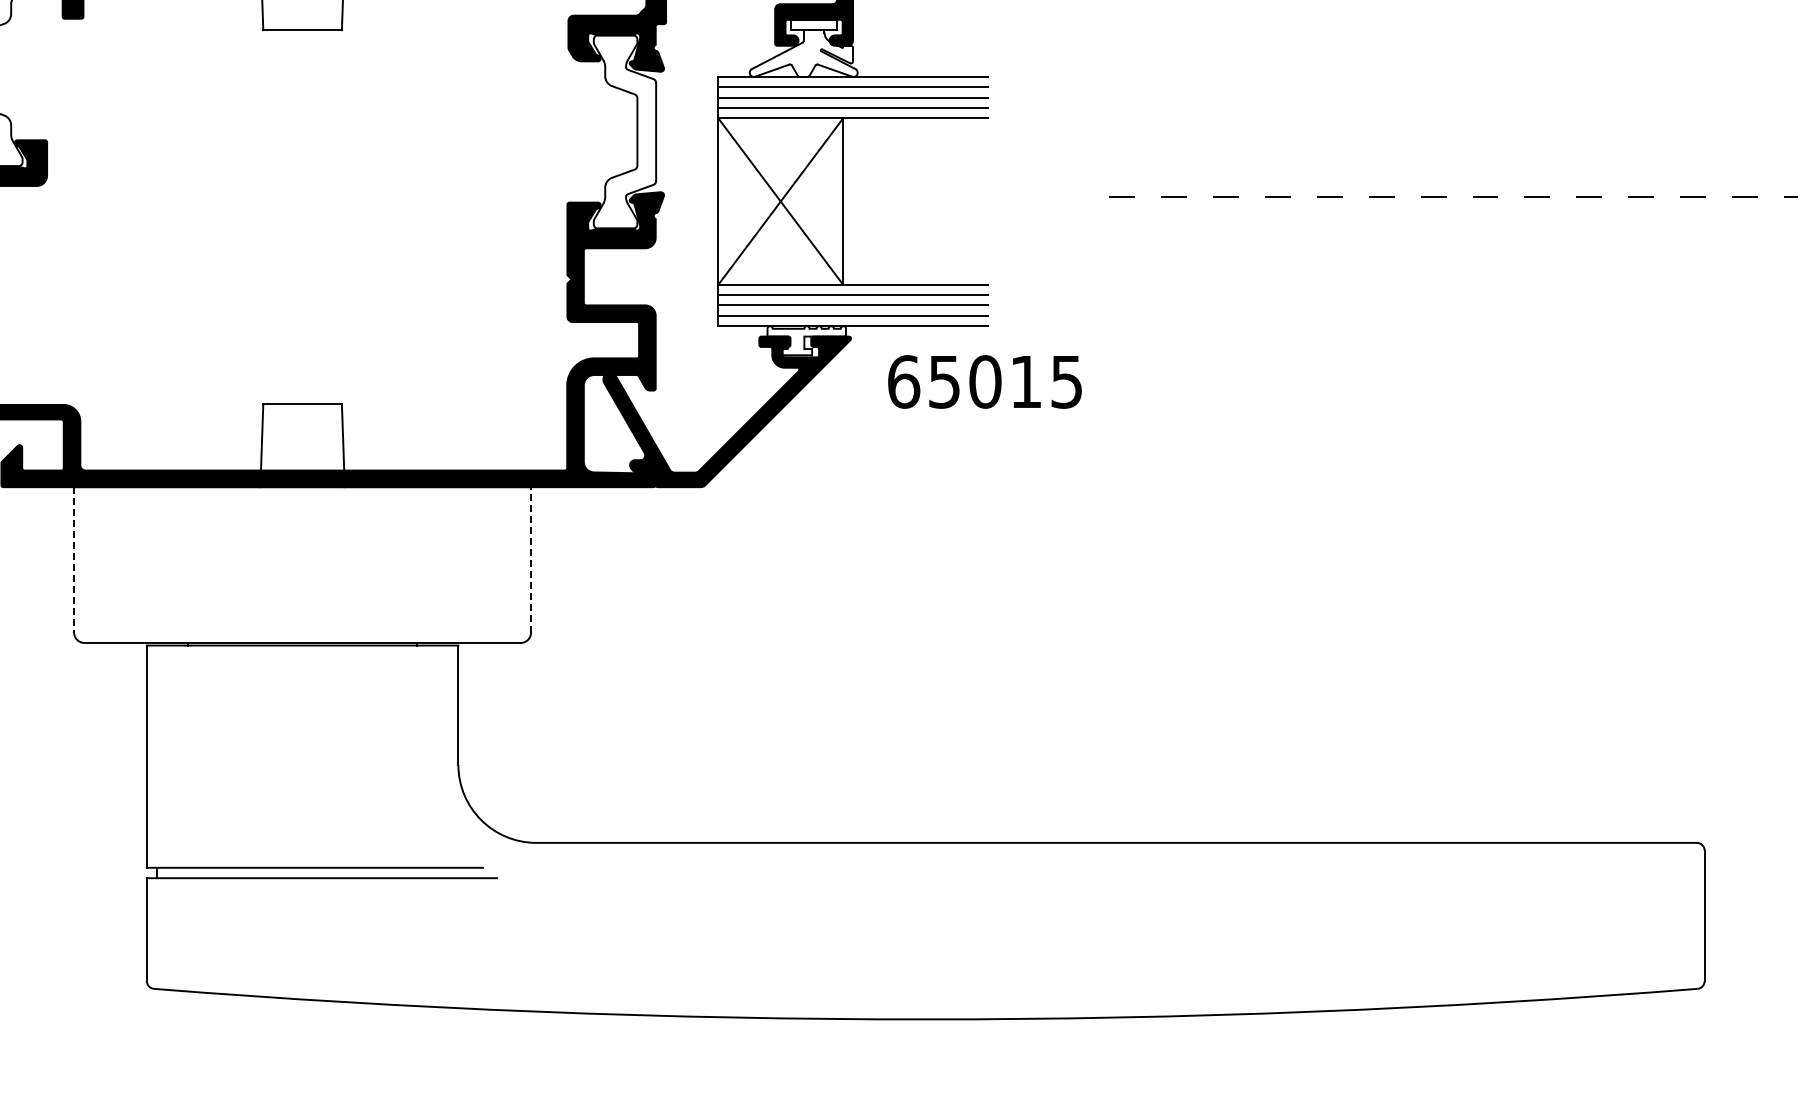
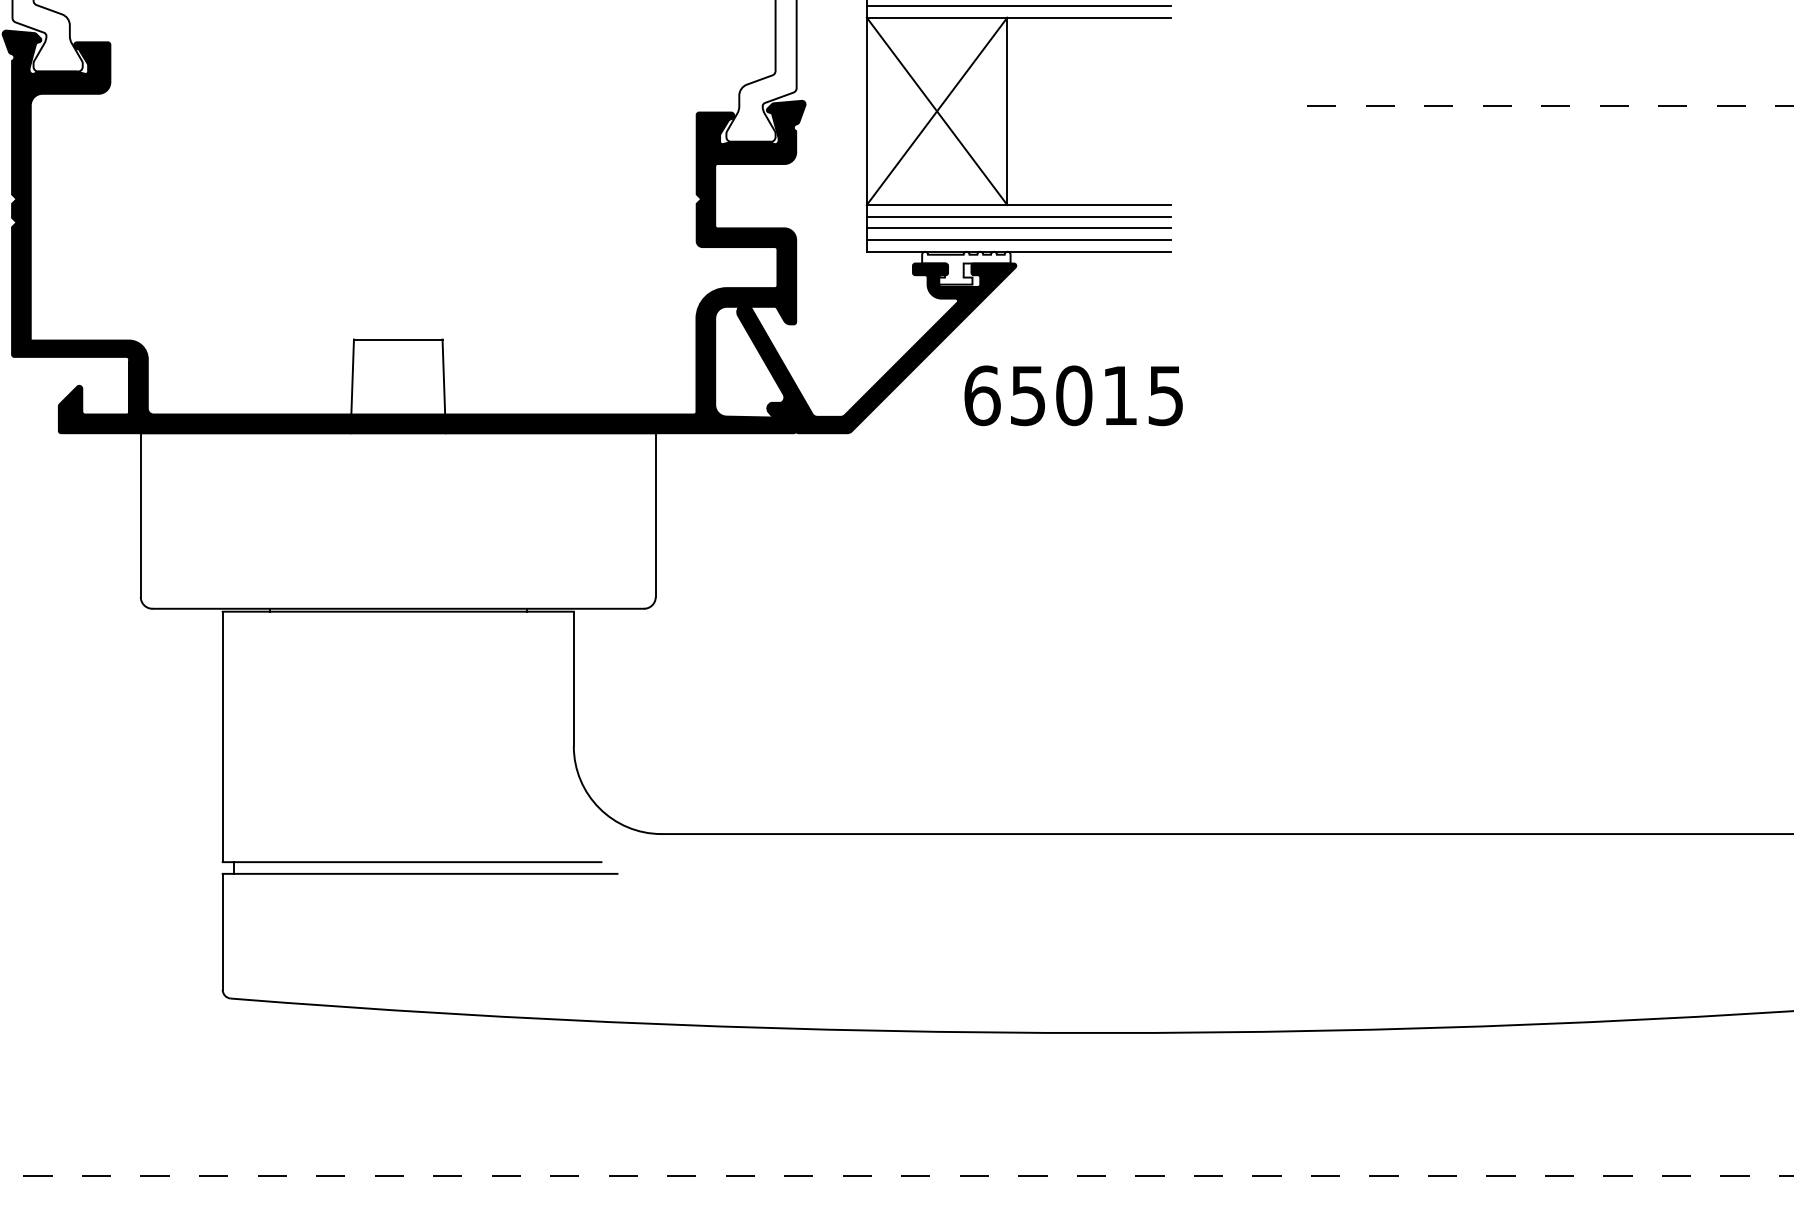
text: (984, 381) -> (1073, 395), moved
line: (74, 559) -> (141, 514), dashed -> solid
line: (531, 559) -> (656, 514), dashed -> solid

